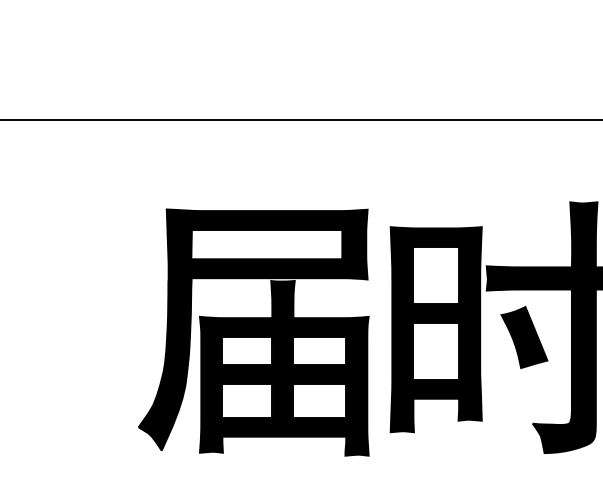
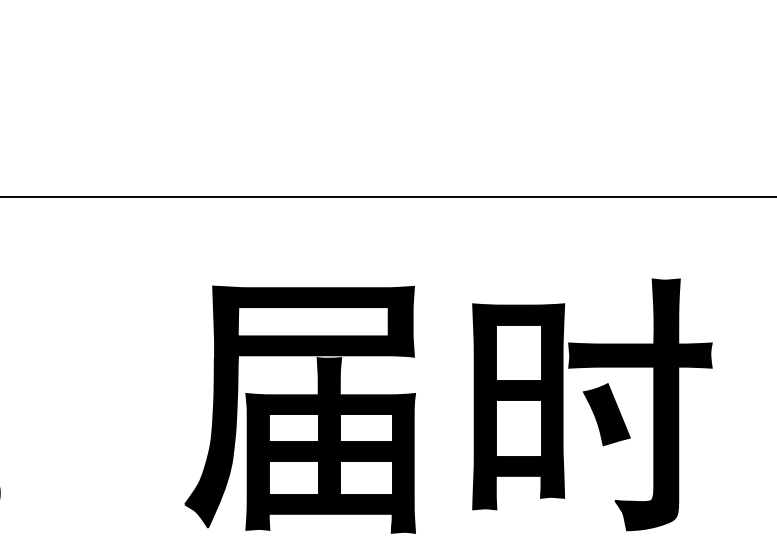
part: (253, 332) -> (299, 409), moved

